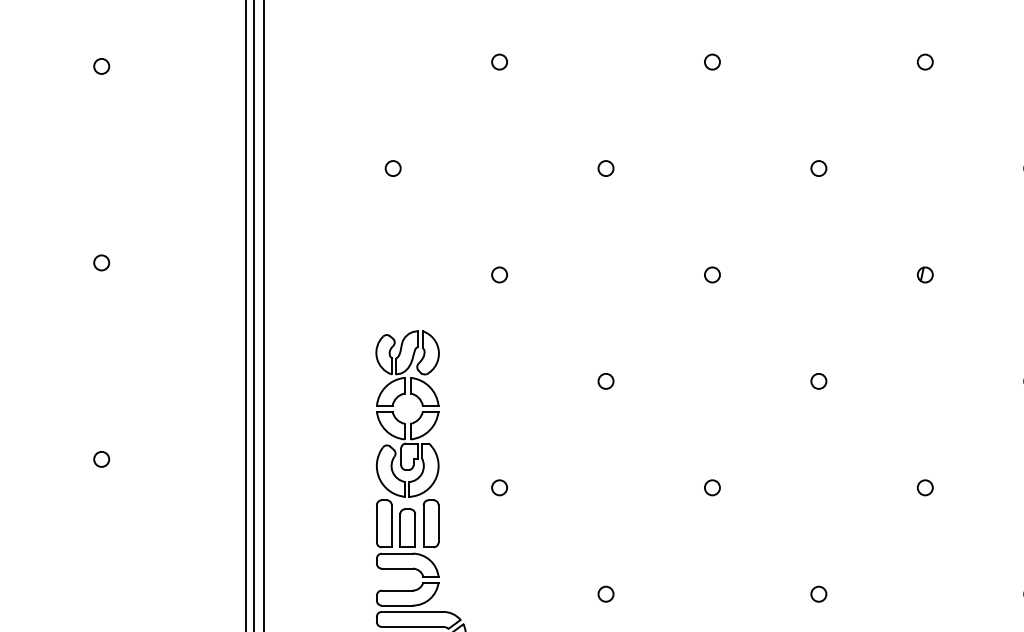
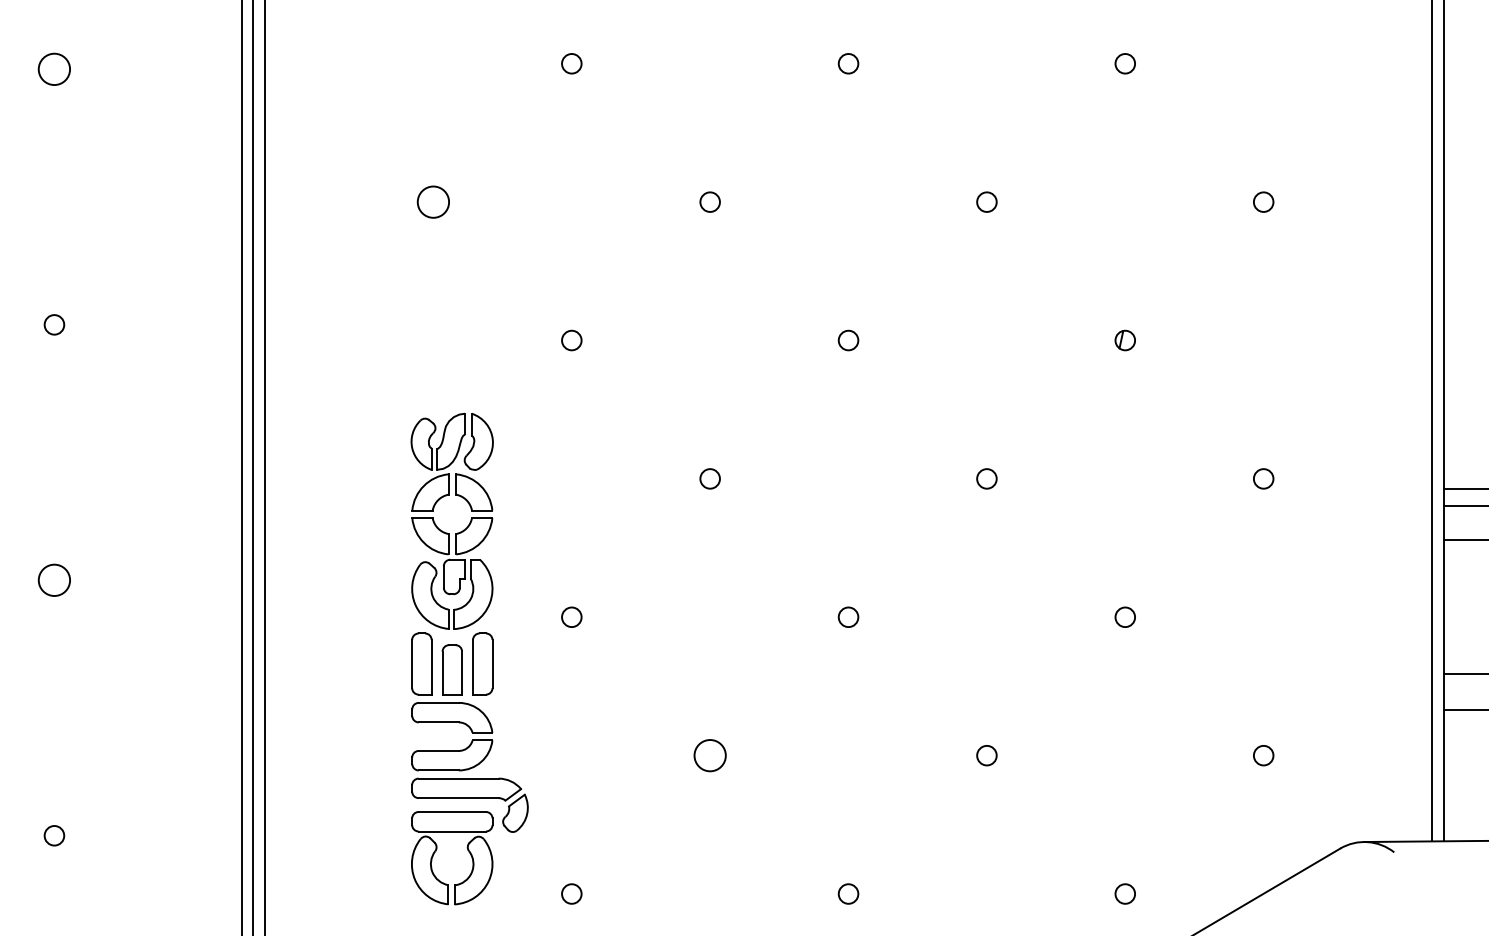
circle: (101, 66) -> (54, 69), size x1.6
circle: (393, 168) -> (433, 201), size x1.6
circle: (101, 459) -> (54, 580), size x1.6
circle: (605, 594) -> (709, 755), size x1.6

